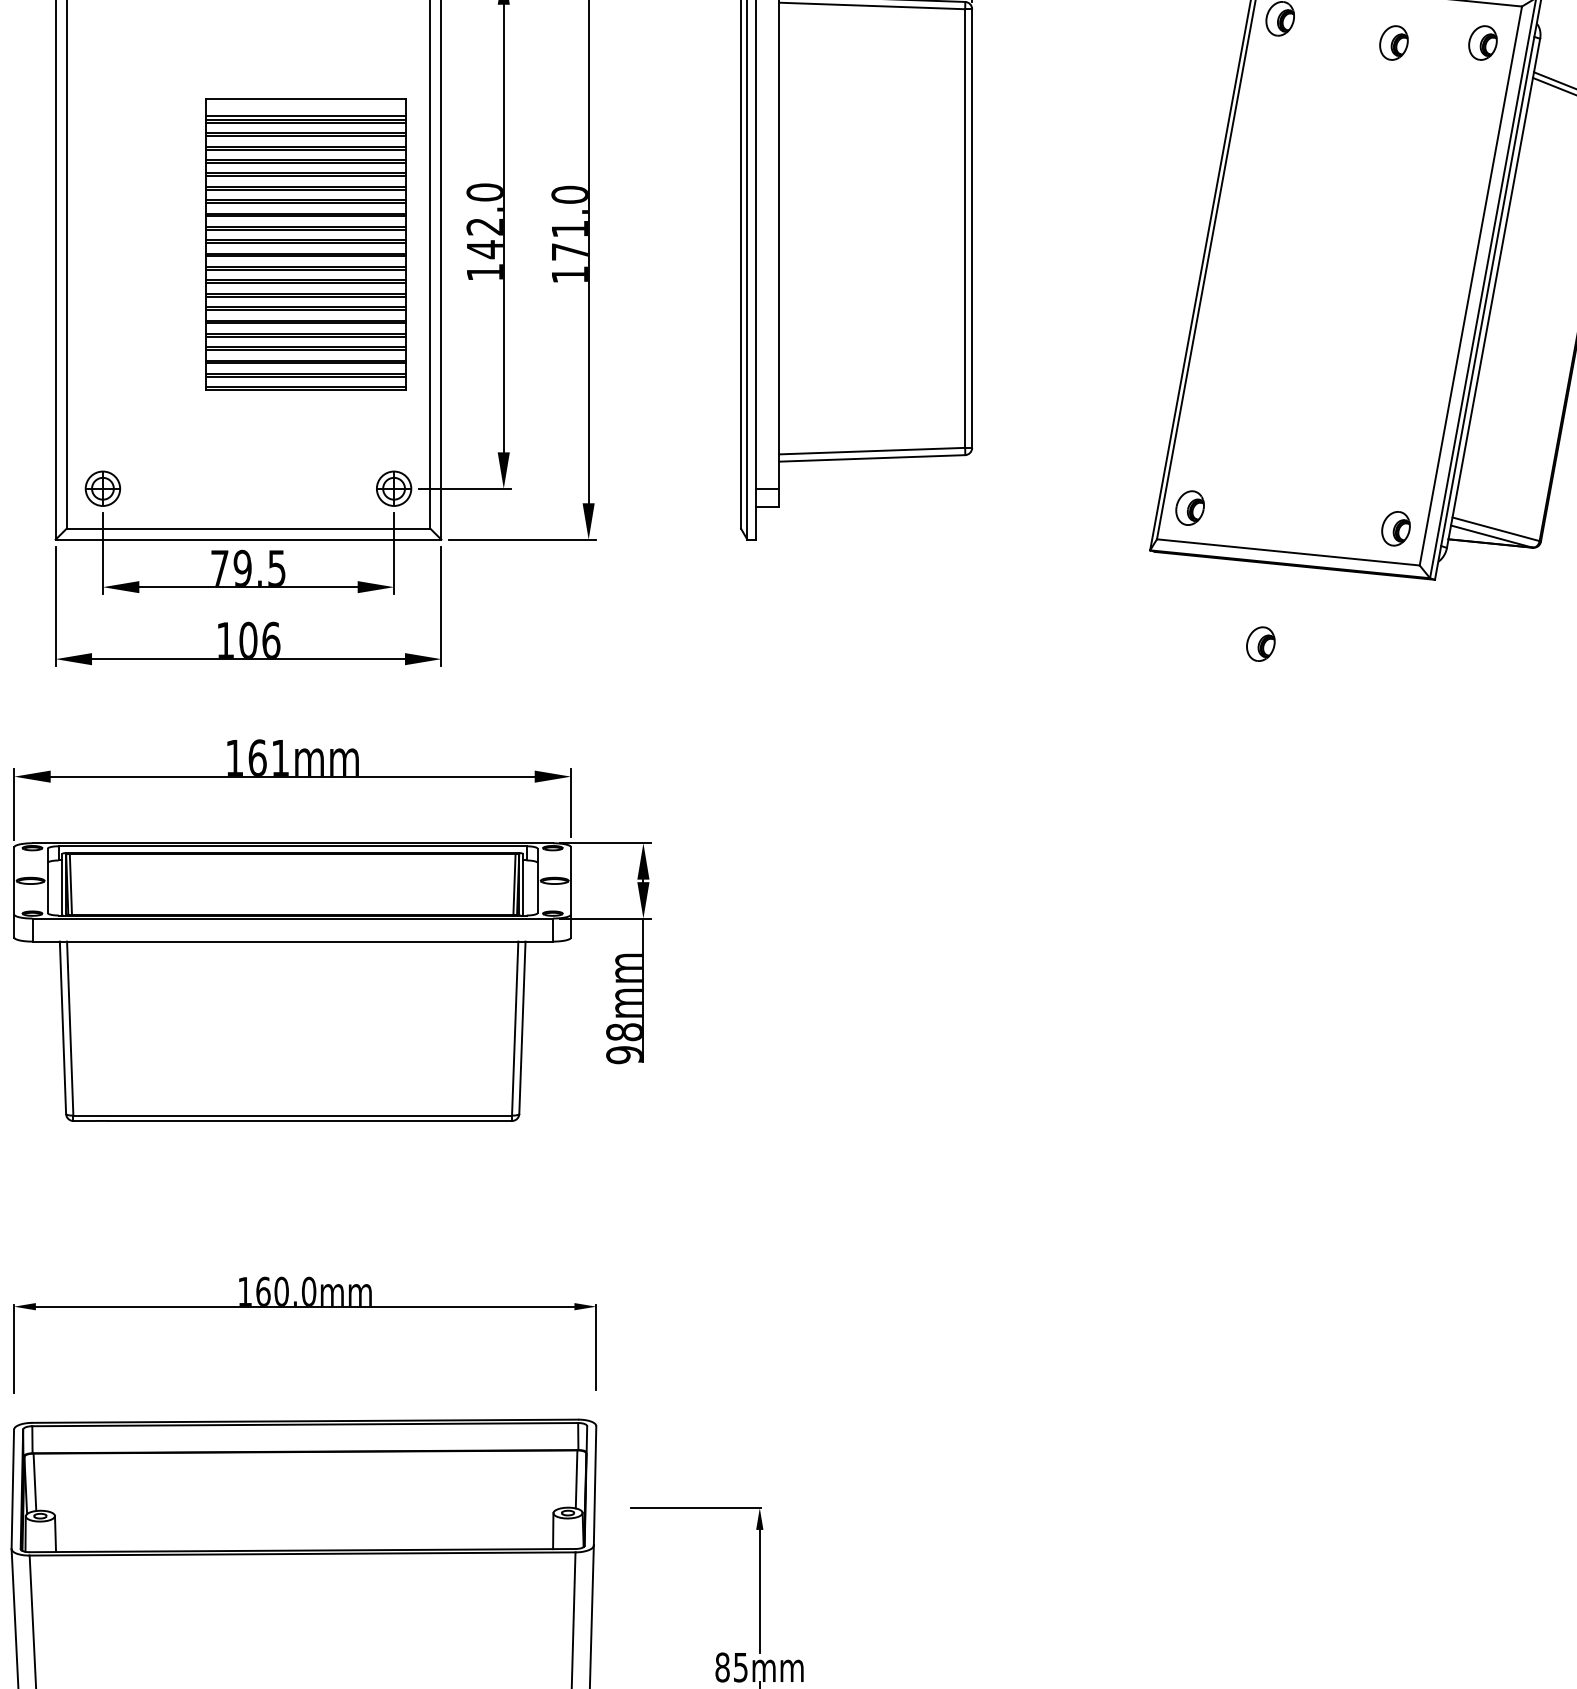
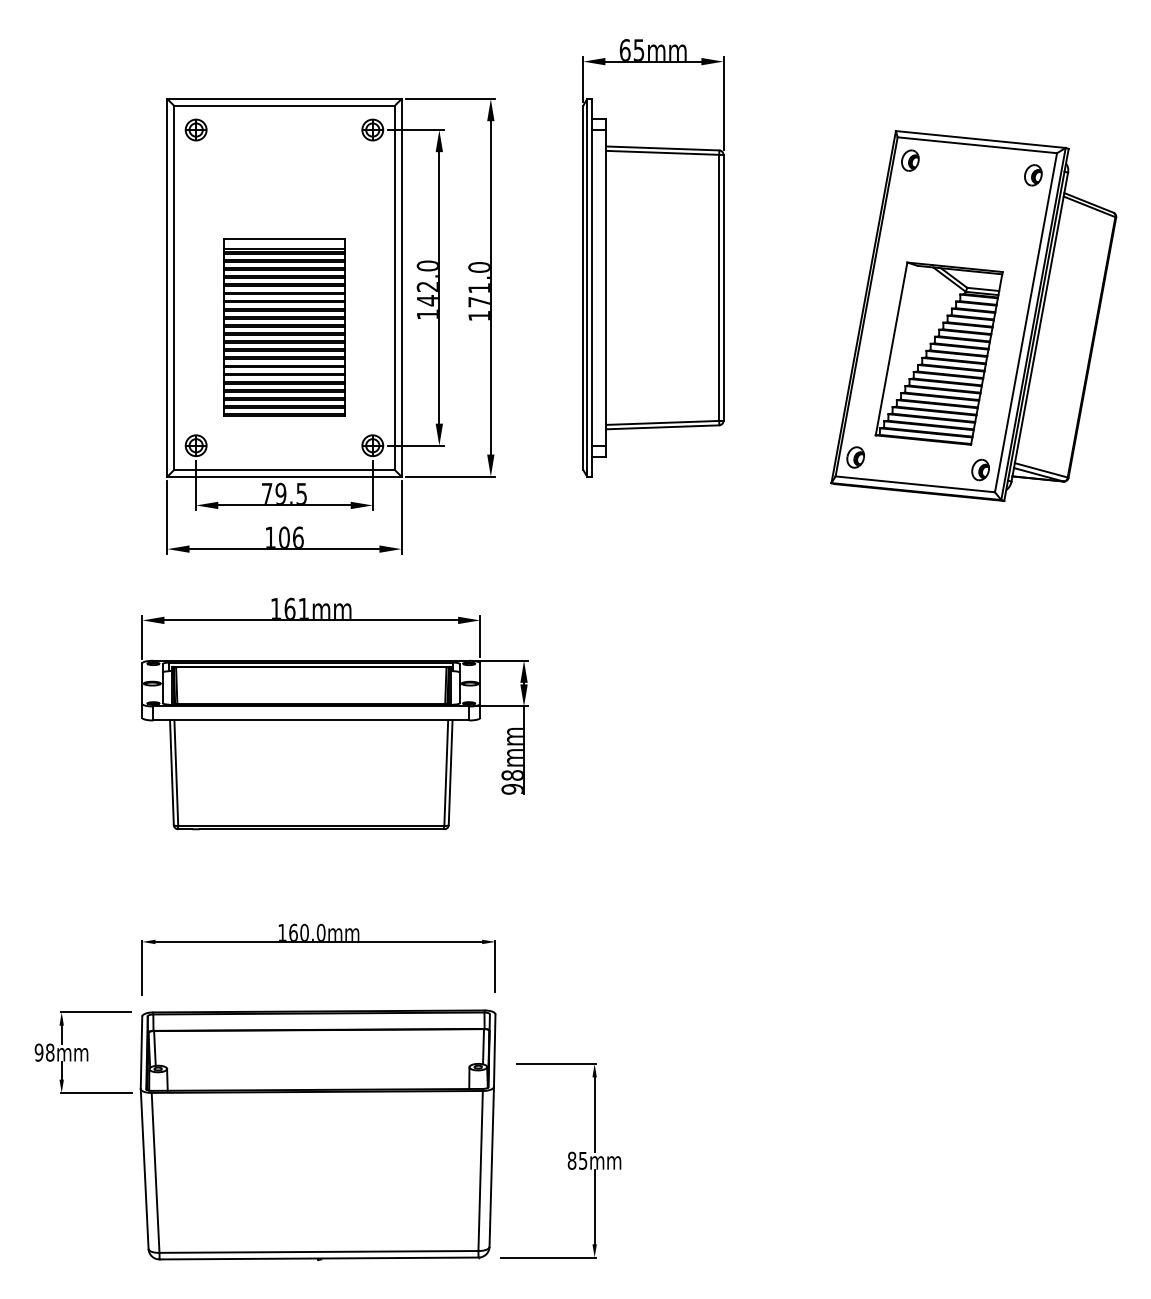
part: (1394, 43) -> (979, 175), removed
part: (306, 244) -> (284, 327), moved
part: (1326, 336) -> (938, 353), added
part: (1260, 643) -> (898, 539), removed

